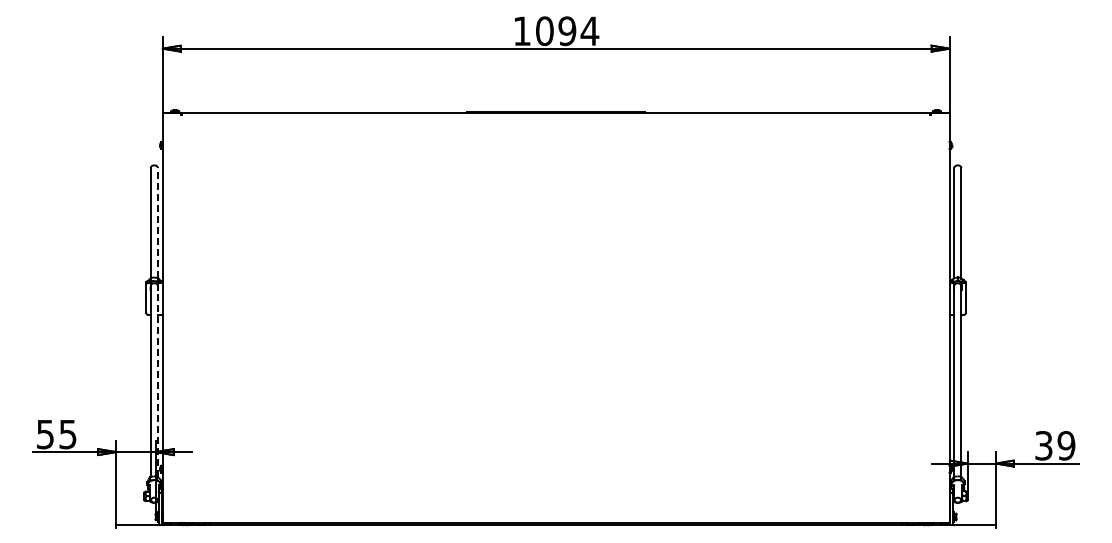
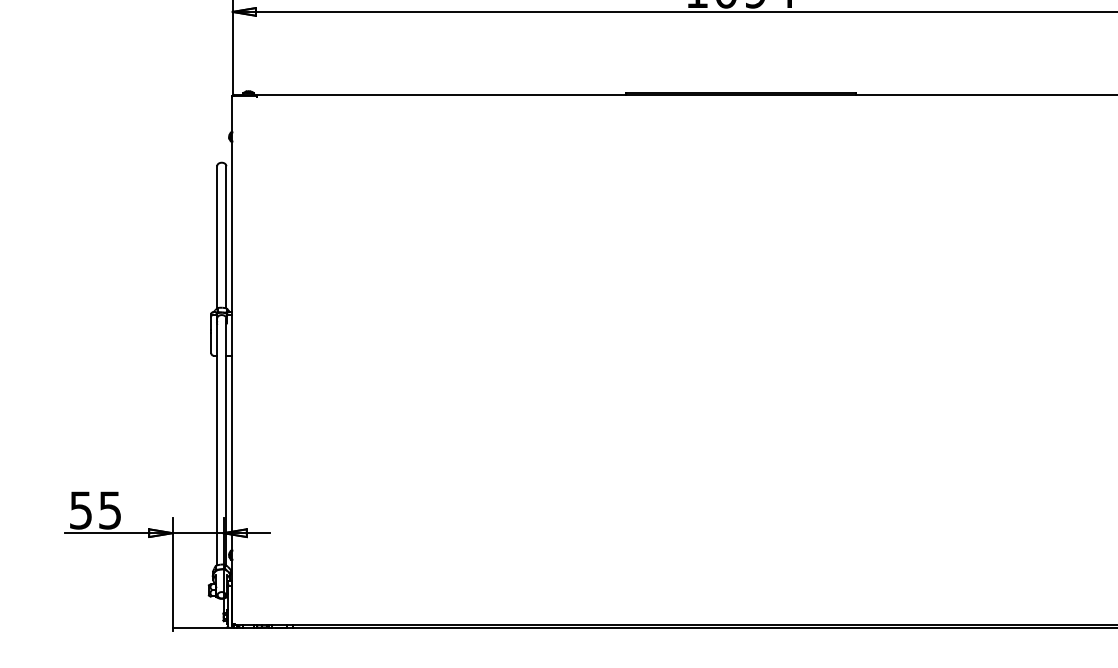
line: (157, 222) -> (225, 236), dashed -> solid
line: (157, 381) -> (225, 441), dashed -> solid

